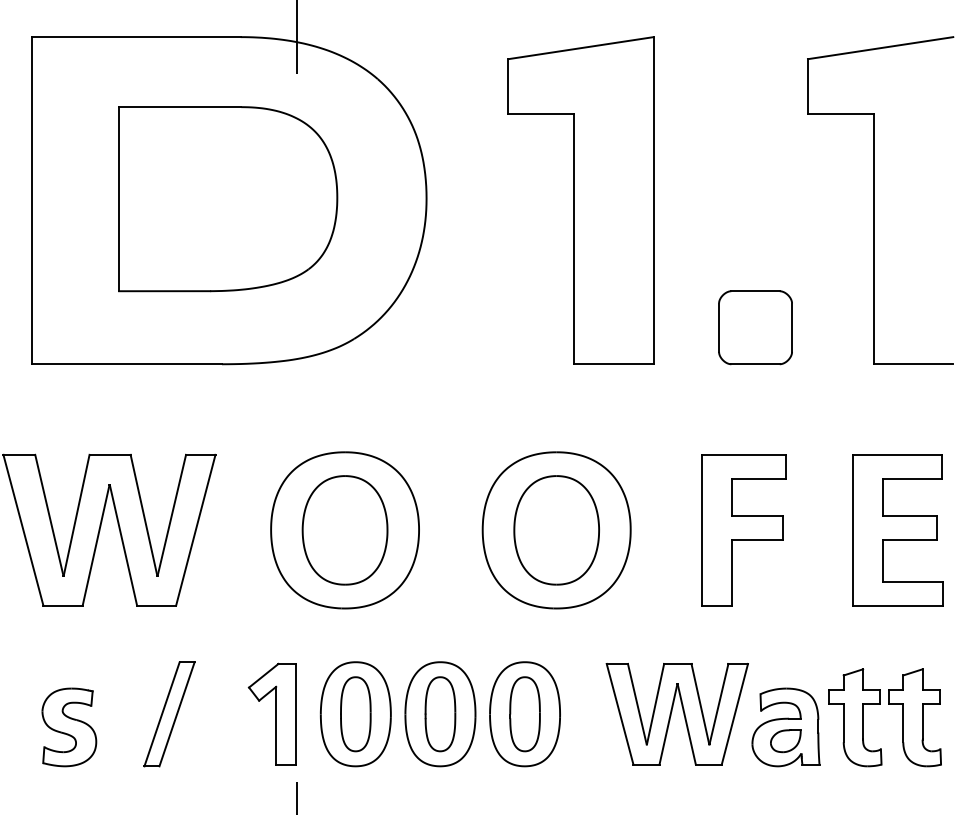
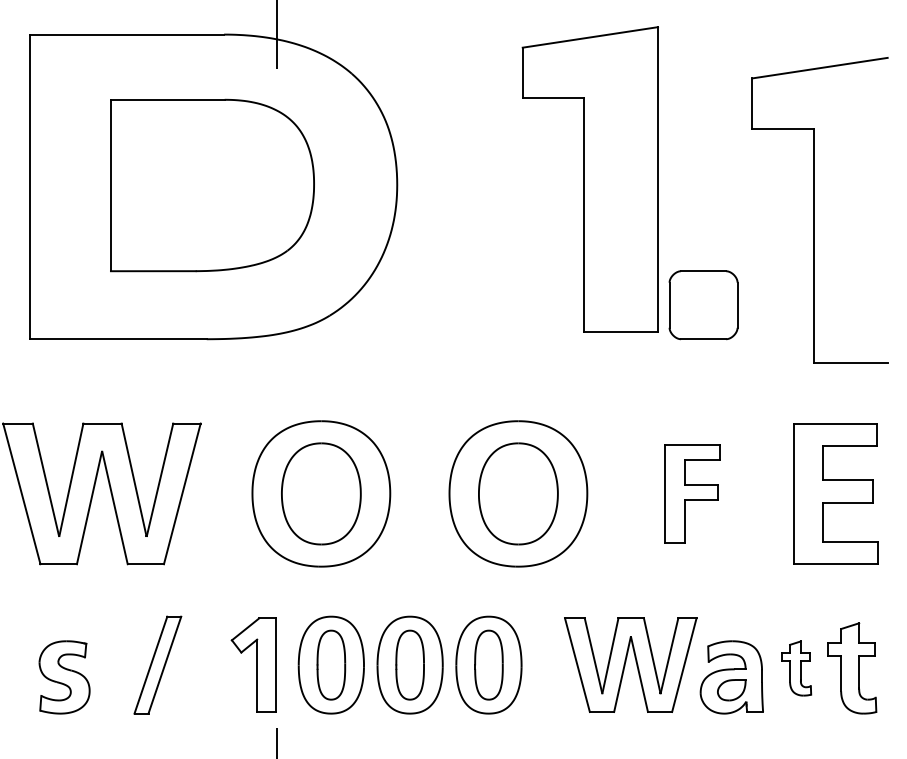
part: (580, 200) -> (589, 179), moved
part: (880, 200) -> (819, 210), moved
part: (743, 530) -> (692, 494), size x0.7
part: (855, 717) -> (796, 668), size x0.6

